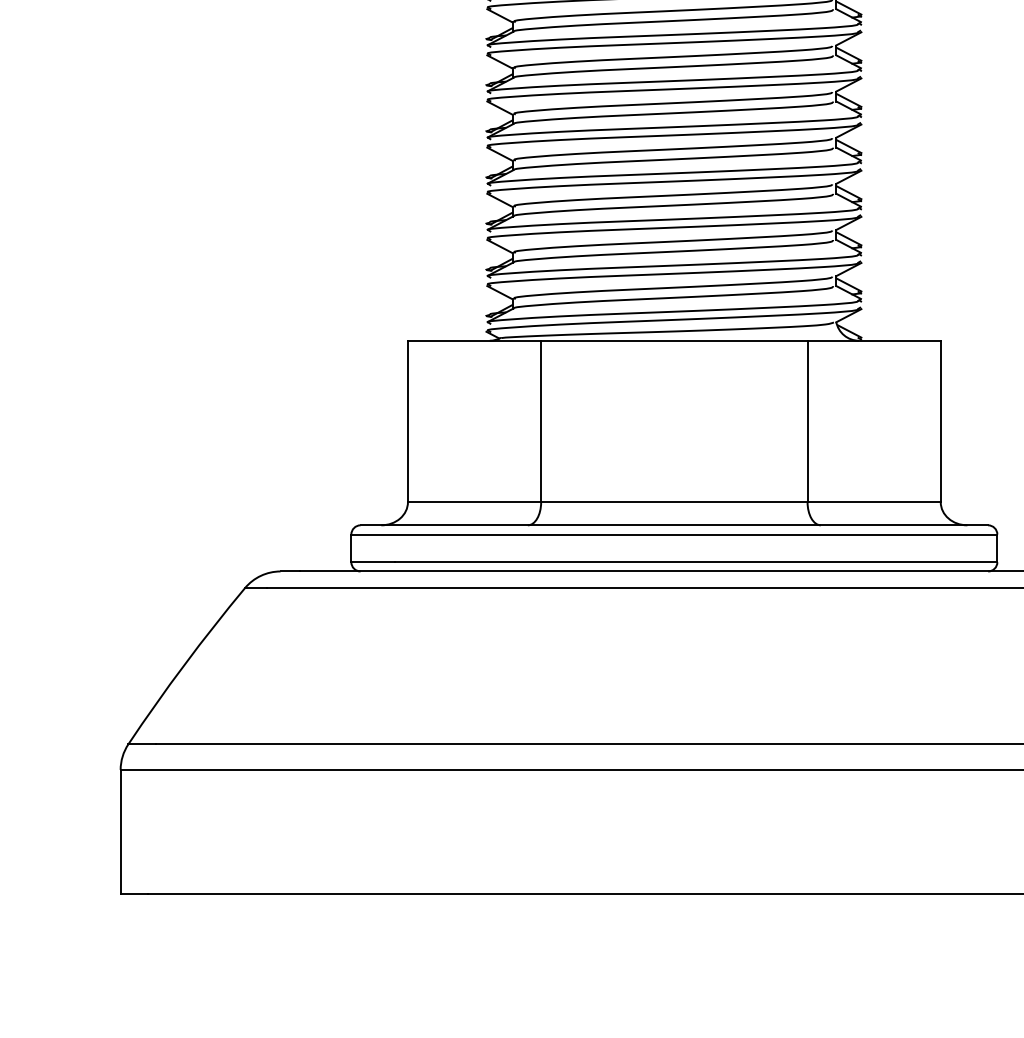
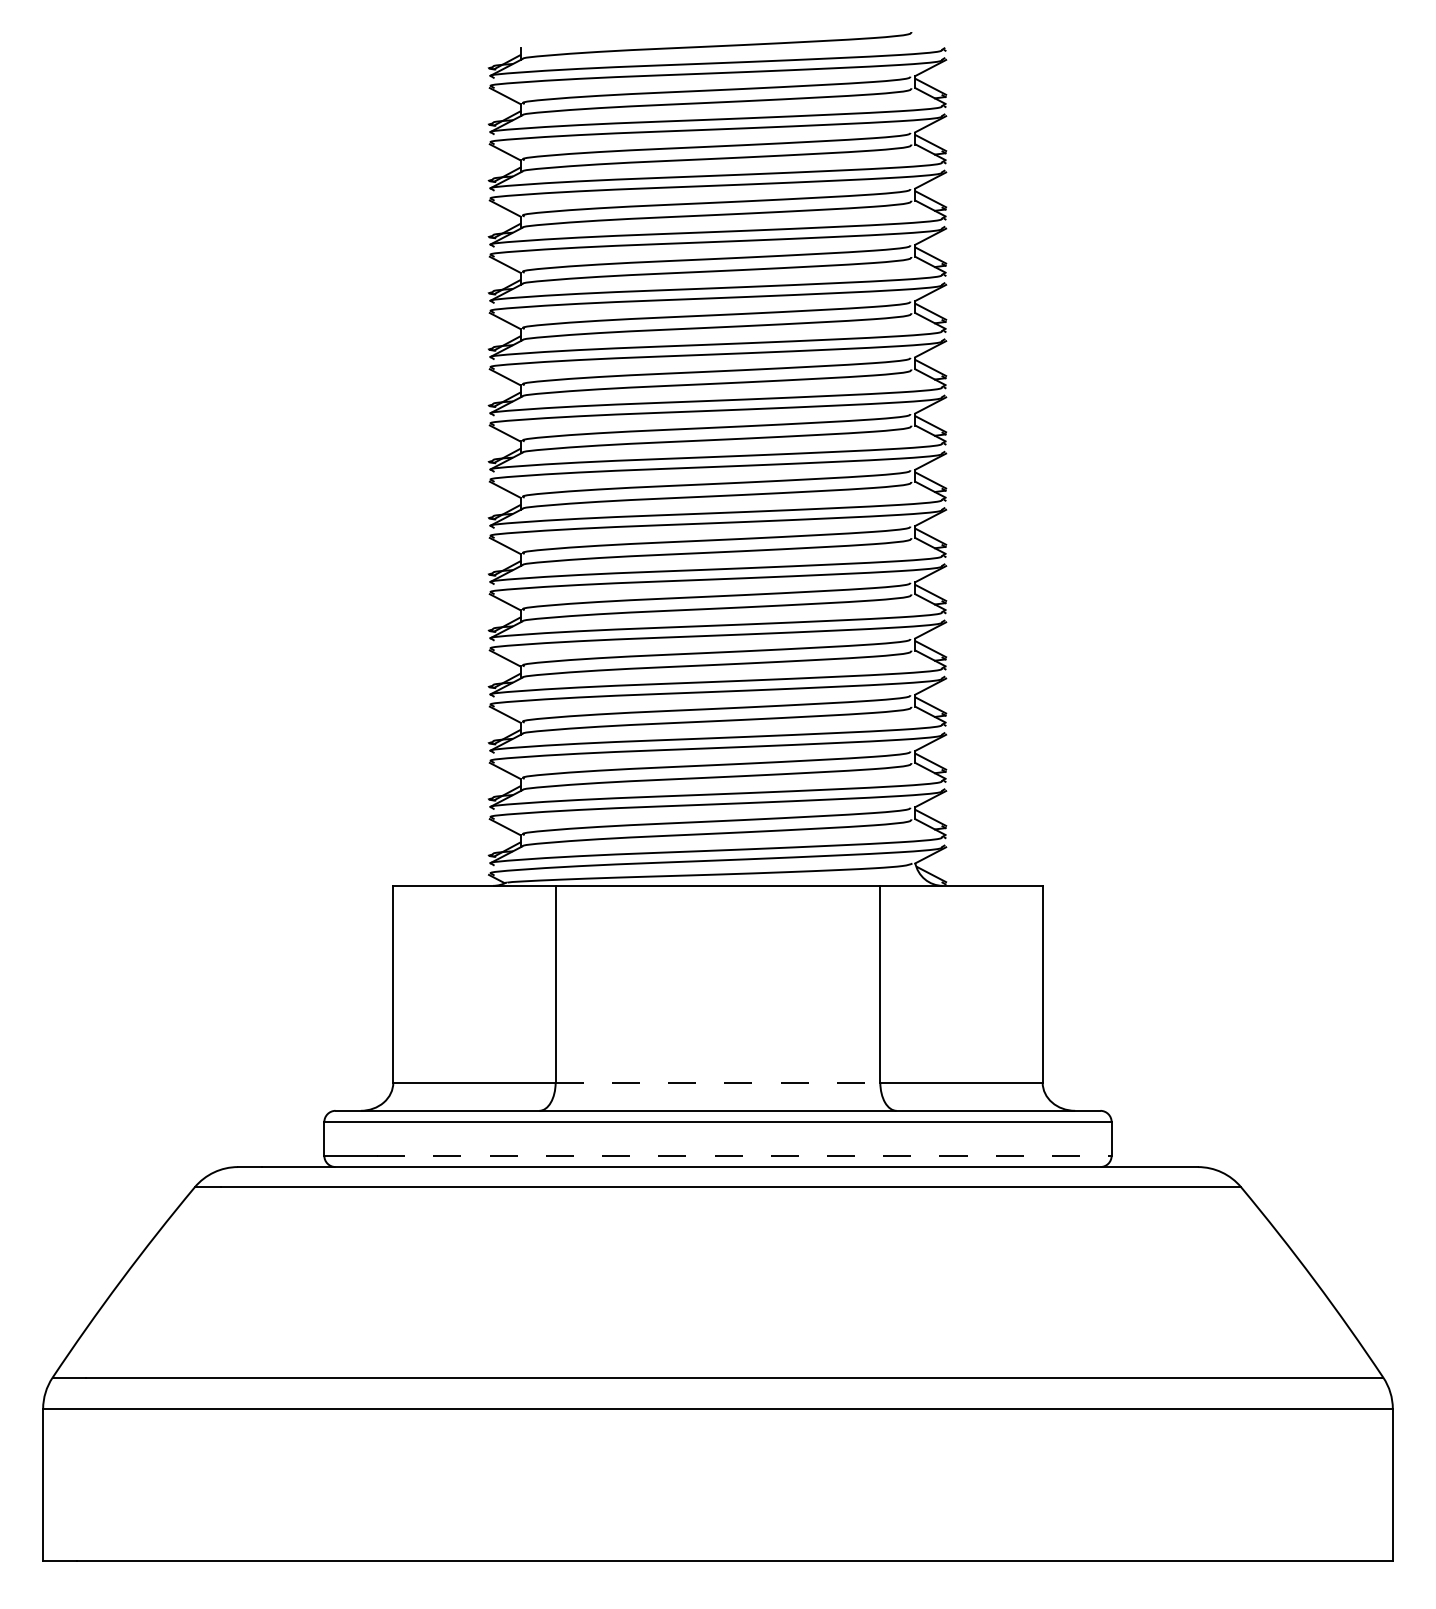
line: (674, 502) -> (718, 1082), solid -> dashed
line: (696, 561) -> (744, 1155), solid -> dashed

